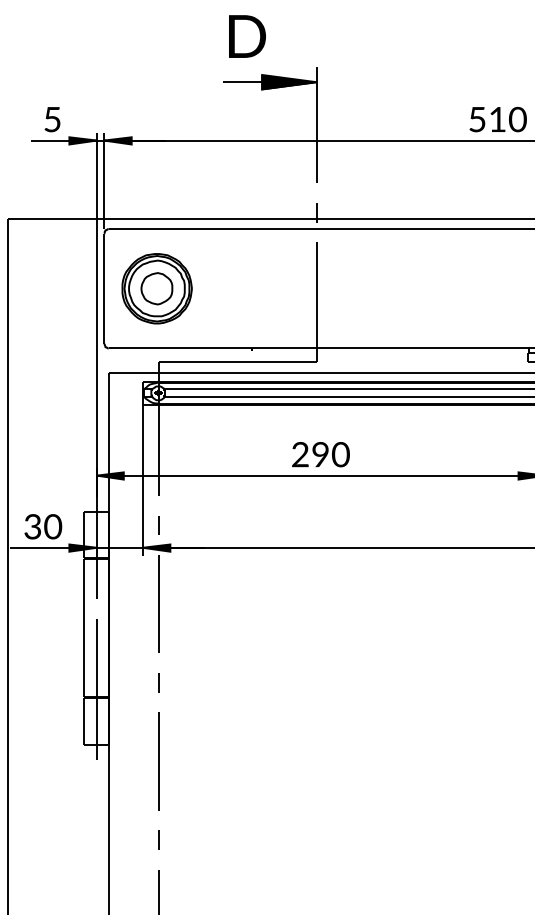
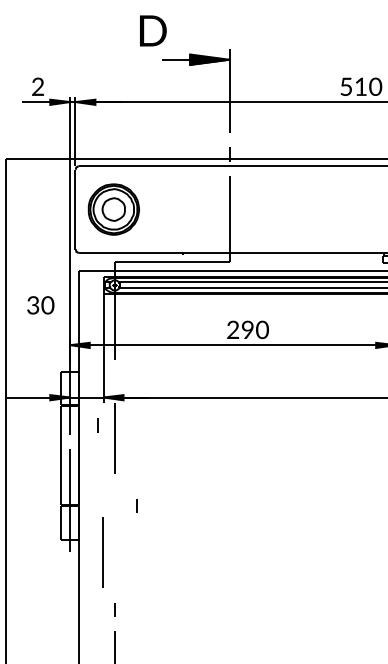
text: (247, 36) -> (153, 30), moved
text: (52, 119) -> (38, 86), 5 -> 2
text: (320, 454) -> (247, 329), moved
line: (158, 525) -> (98, 425), moved
text: (43, 526) -> (40, 305), moved
line: (158, 682) -> (136, 505), moved
line: (158, 761) -> (102, 552), moved

